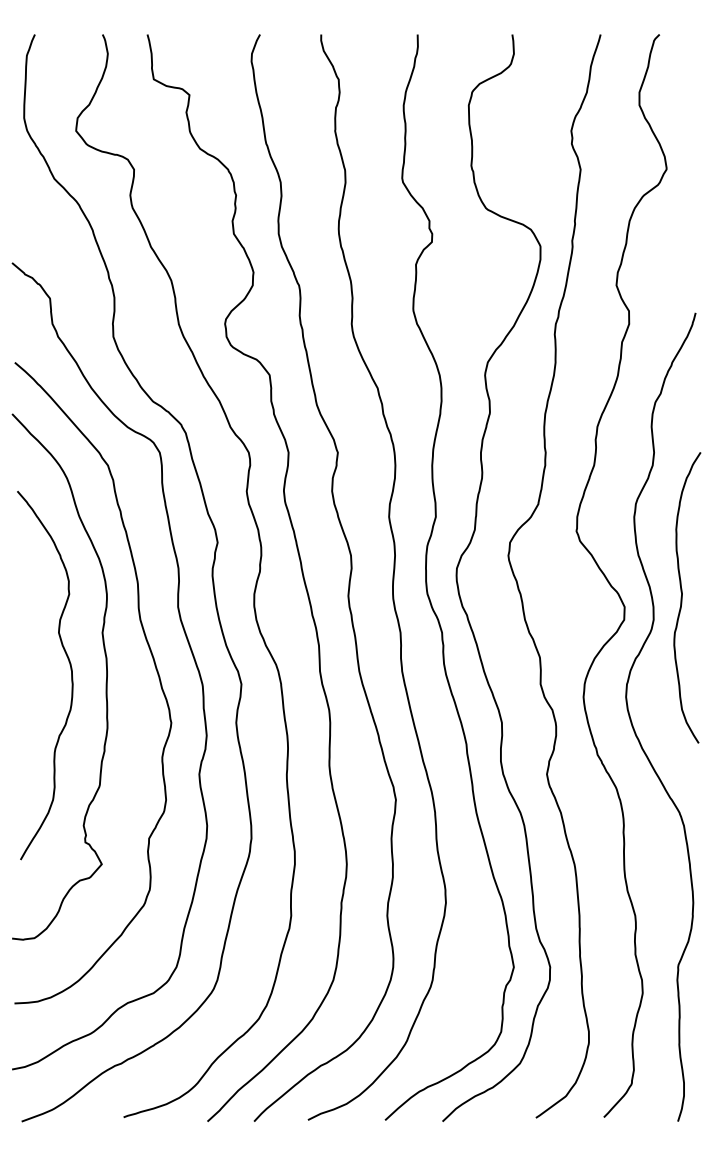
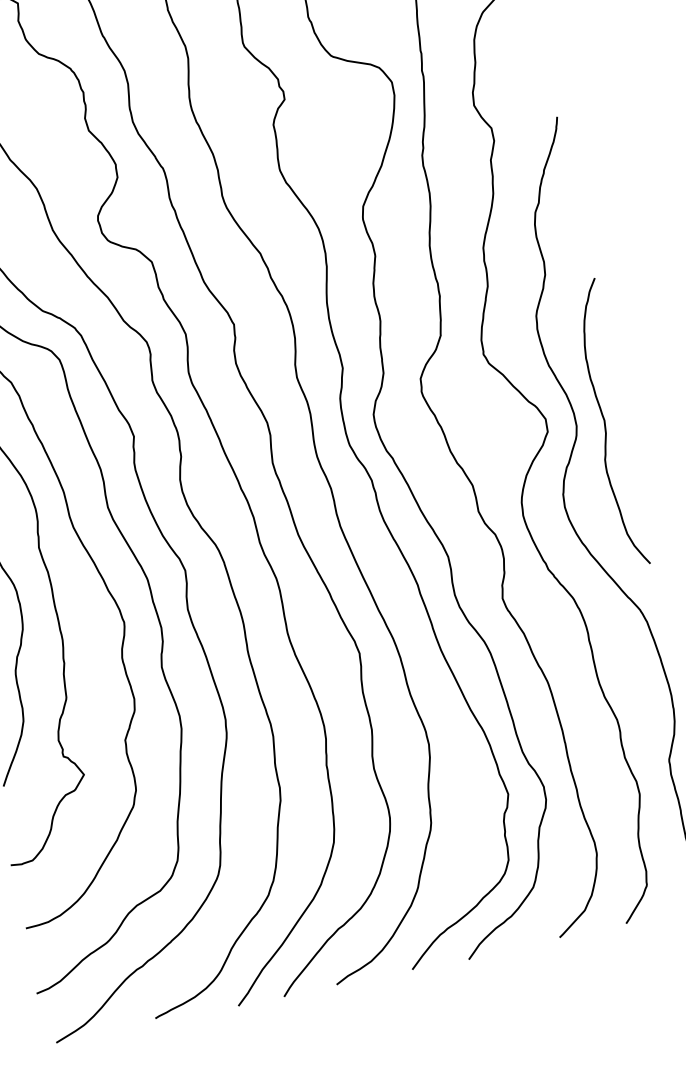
curve: (682, 597) -> (605, 423), moved

